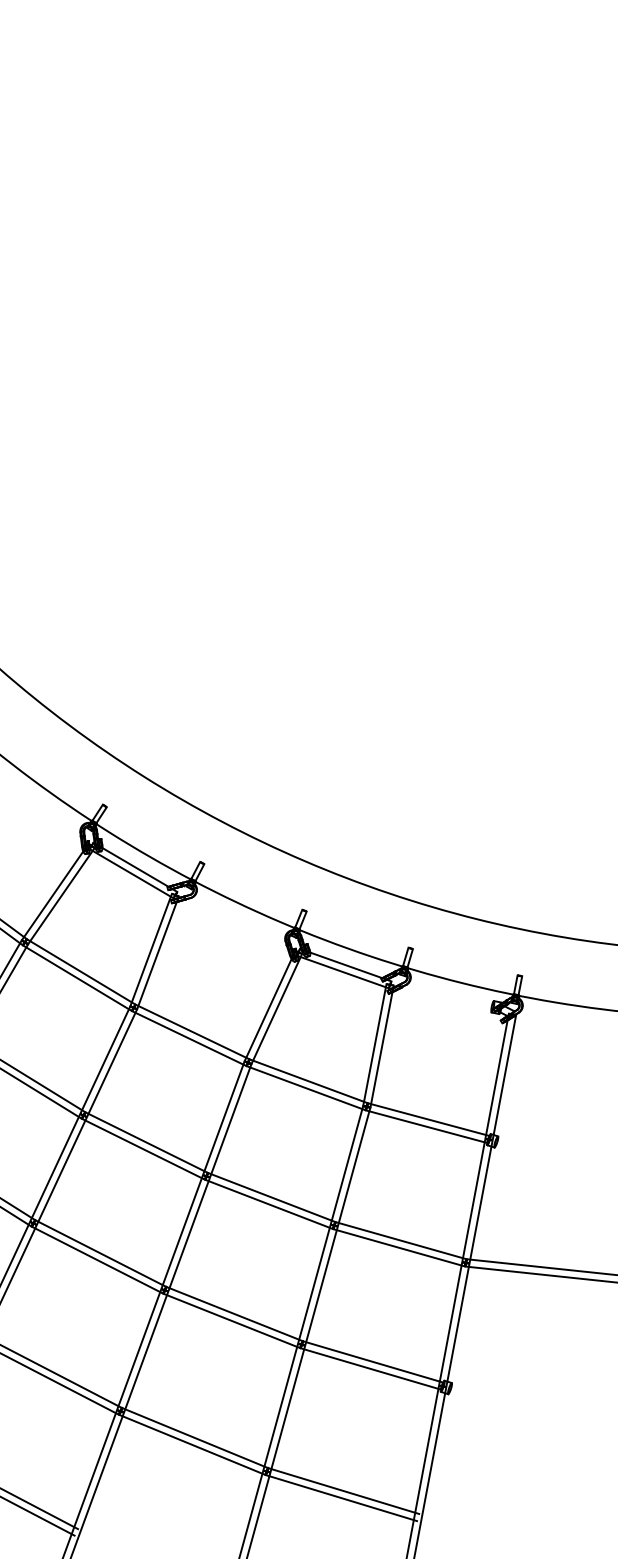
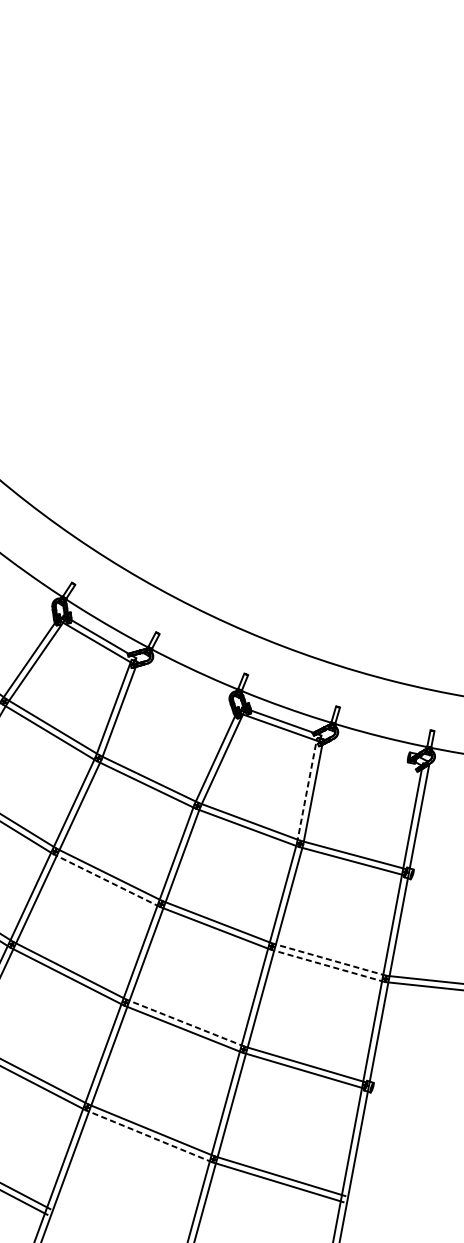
line: (374, 1044) -> (306, 790), solid -> dashed
line: (143, 1149) -> (107, 880), solid -> dashed
line: (400, 1240) -> (329, 959), solid -> dashed
line: (398, 1247) -> (327, 965), solid -> dashed
line: (234, 1314) -> (185, 1023), solid -> dashed
line: (191, 1444) -> (148, 1135), solid -> dashed

